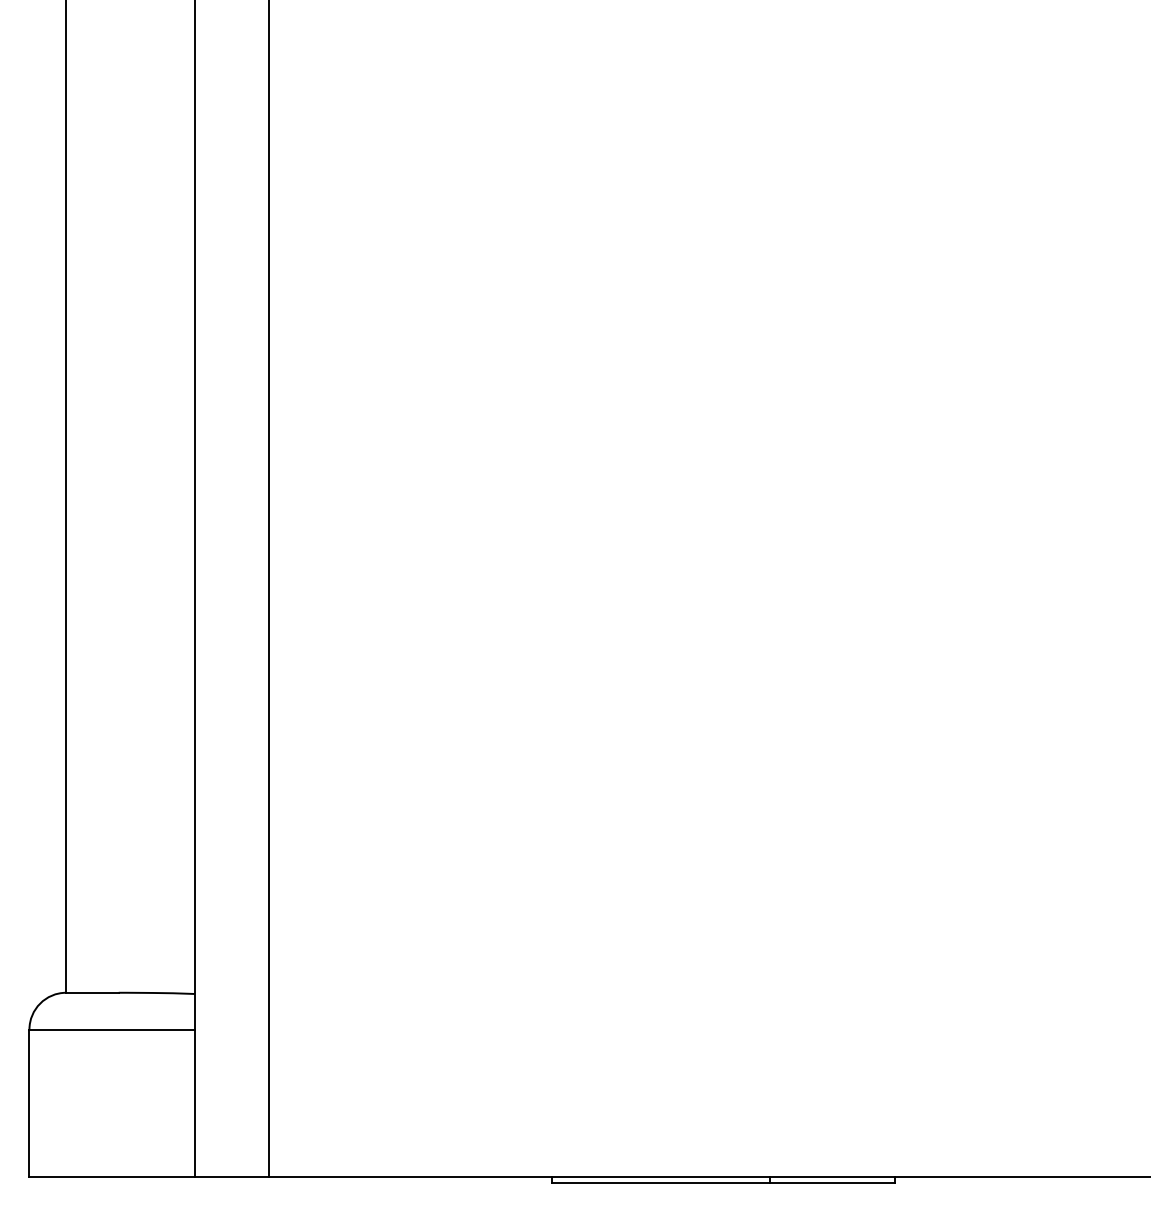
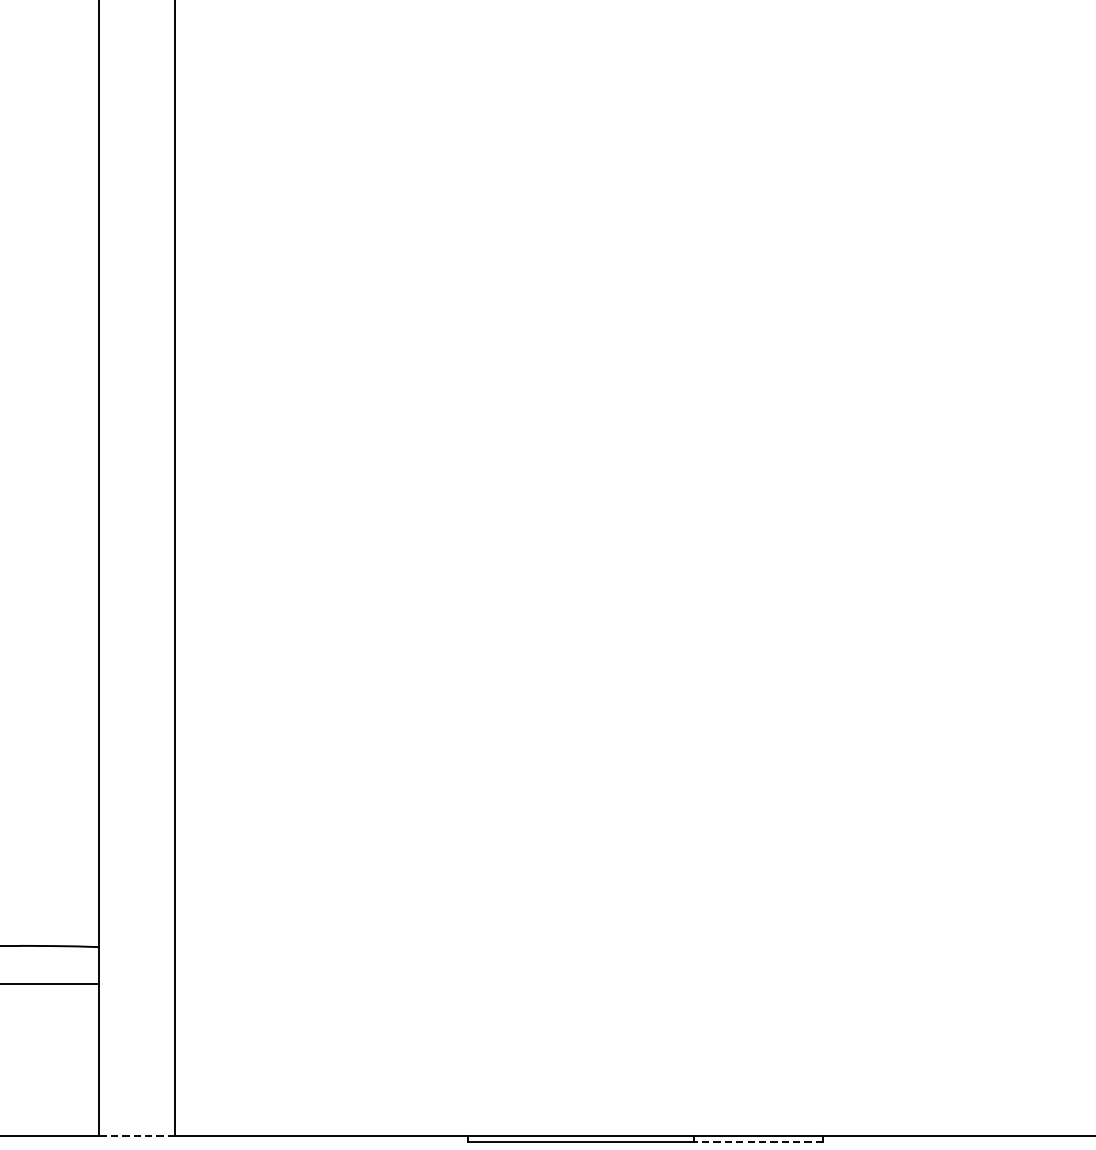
line: (231, 1176) -> (136, 1135), solid -> dashed
line: (832, 1182) -> (758, 1142), solid -> dashed

